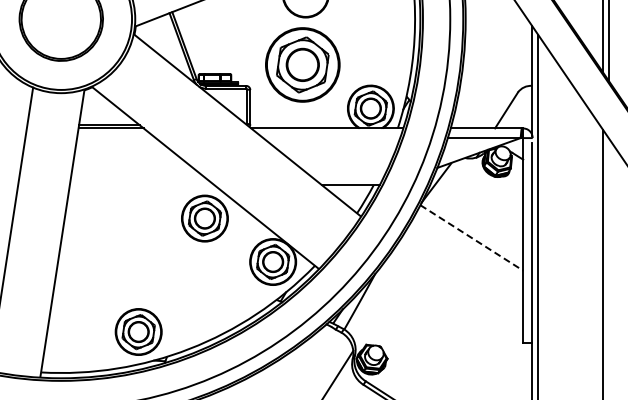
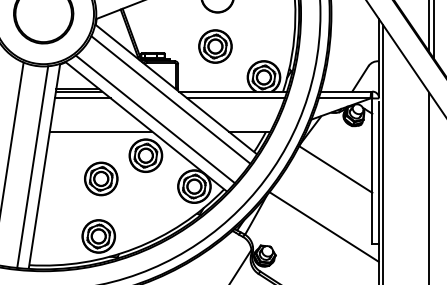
part: (302, 65) -> (215, 46), size x0.62
line: (116, 138) -> (82, 98), added
line: (331, 138) -> (235, 98), added
line: (239, 140) -> (170, 100), added
line: (218, 167) -> (155, 119), added
line: (141, 184) -> (100, 131), added
line: (45, 234) -> (32, 167), added
line: (471, 237) -> (335, 169), dashed -> solid
part: (142, 251) -> (101, 179), added
line: (455, 318) -> (324, 226), added

